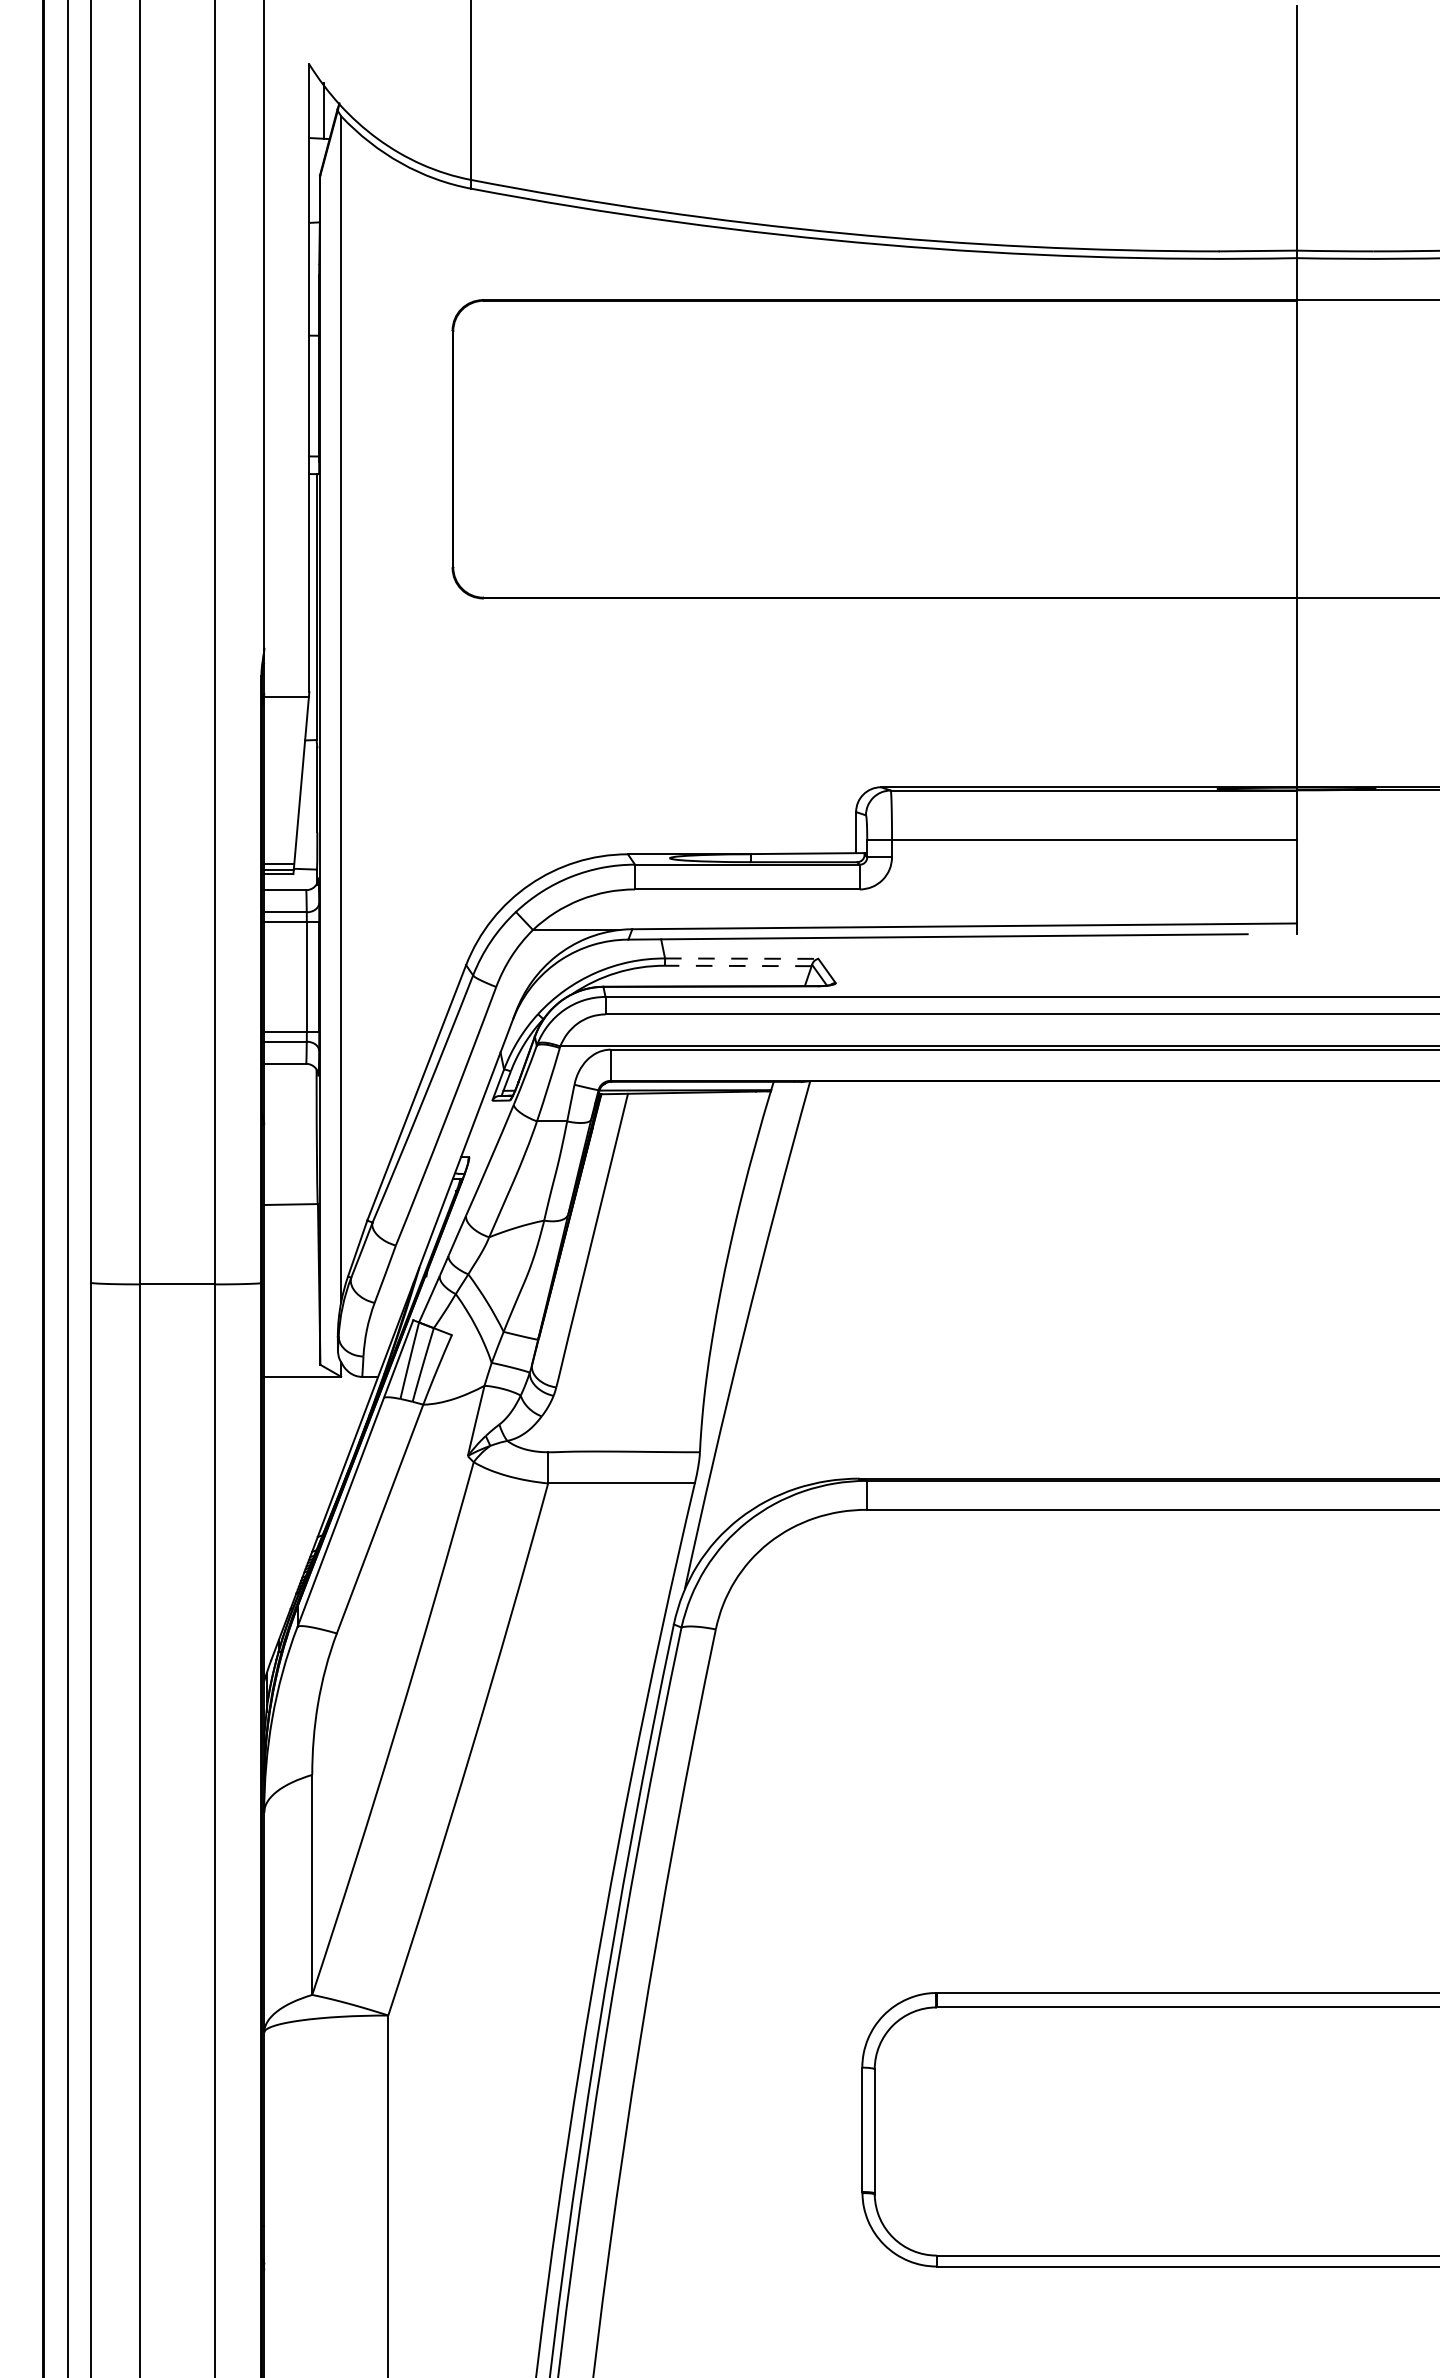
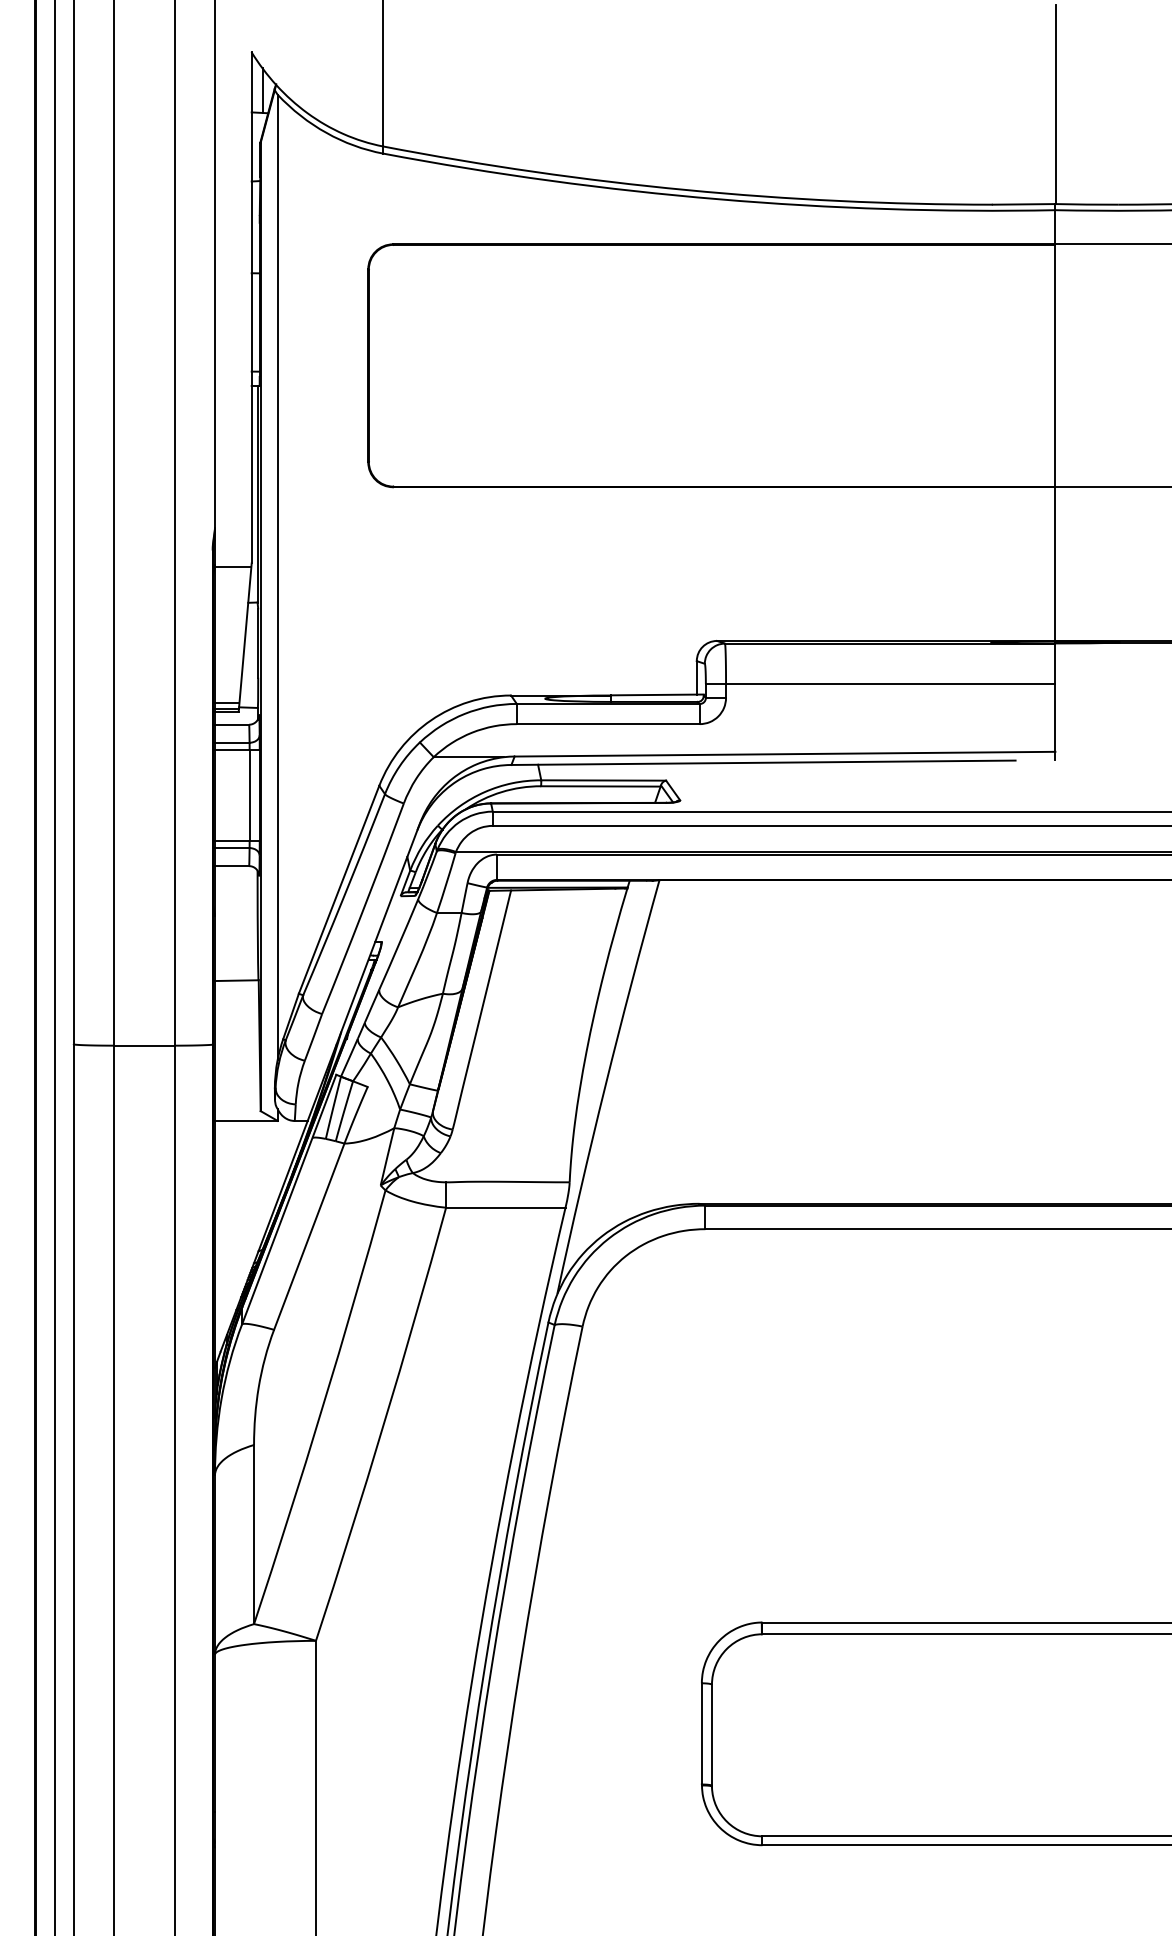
line: (741, 958) -> (603, 780), dashed -> solid
line: (737, 965) -> (600, 786), dashed -> solid

